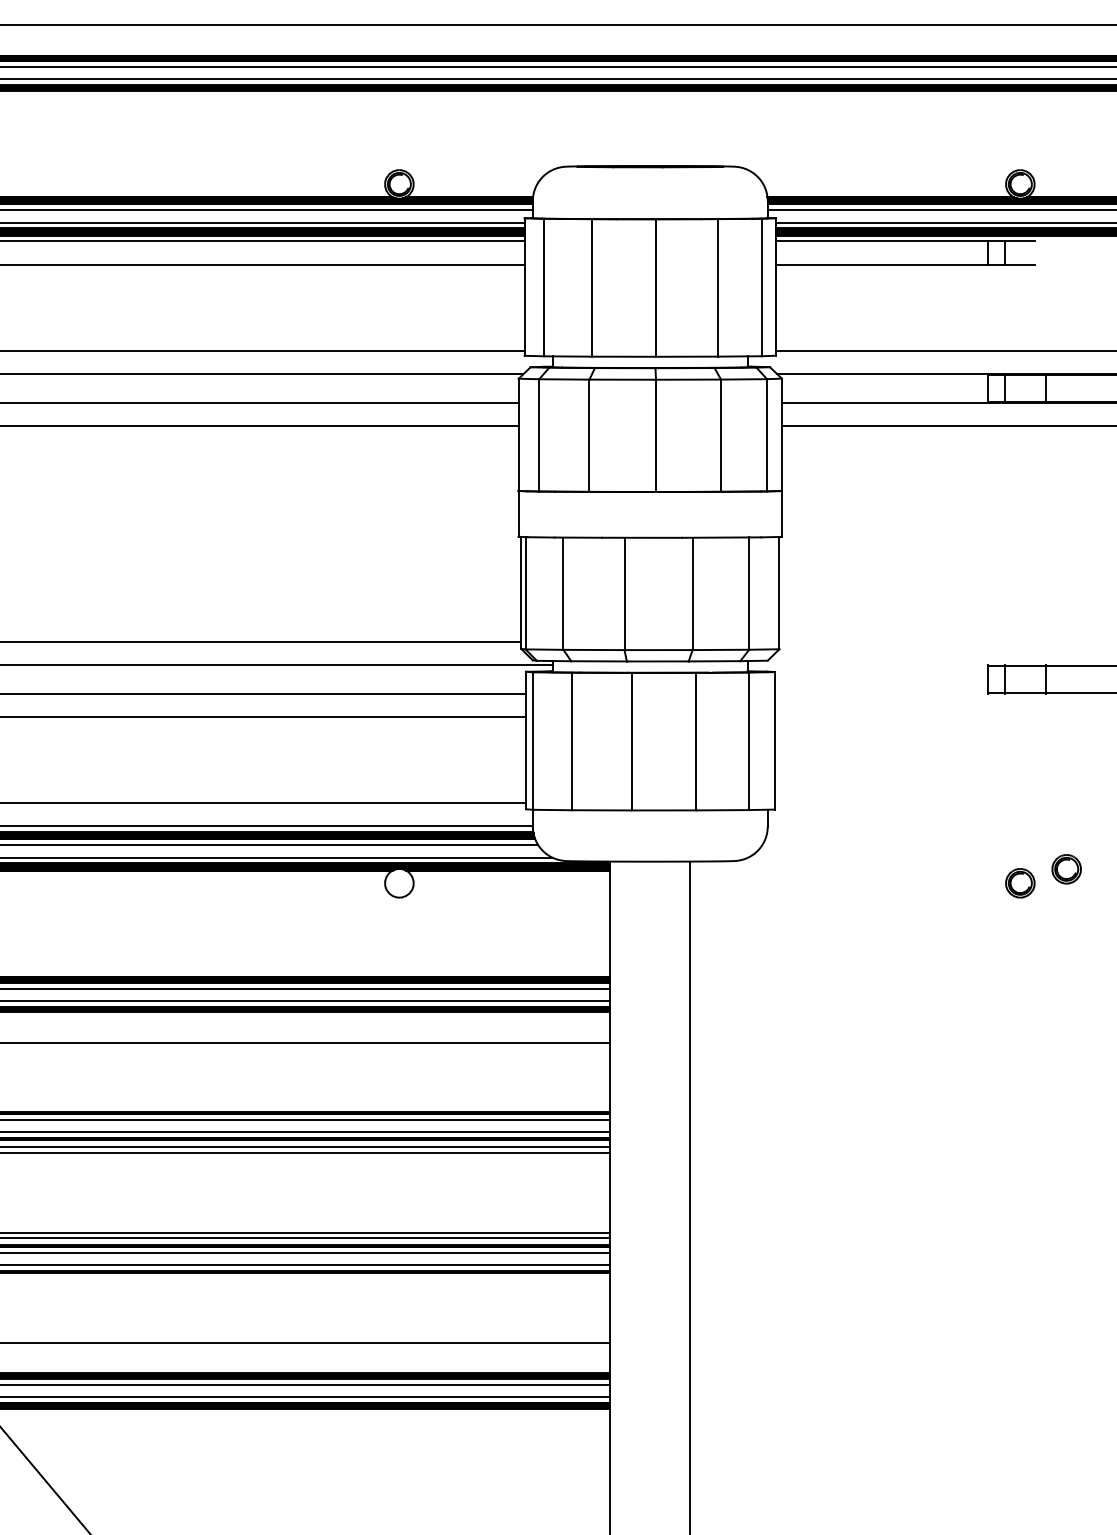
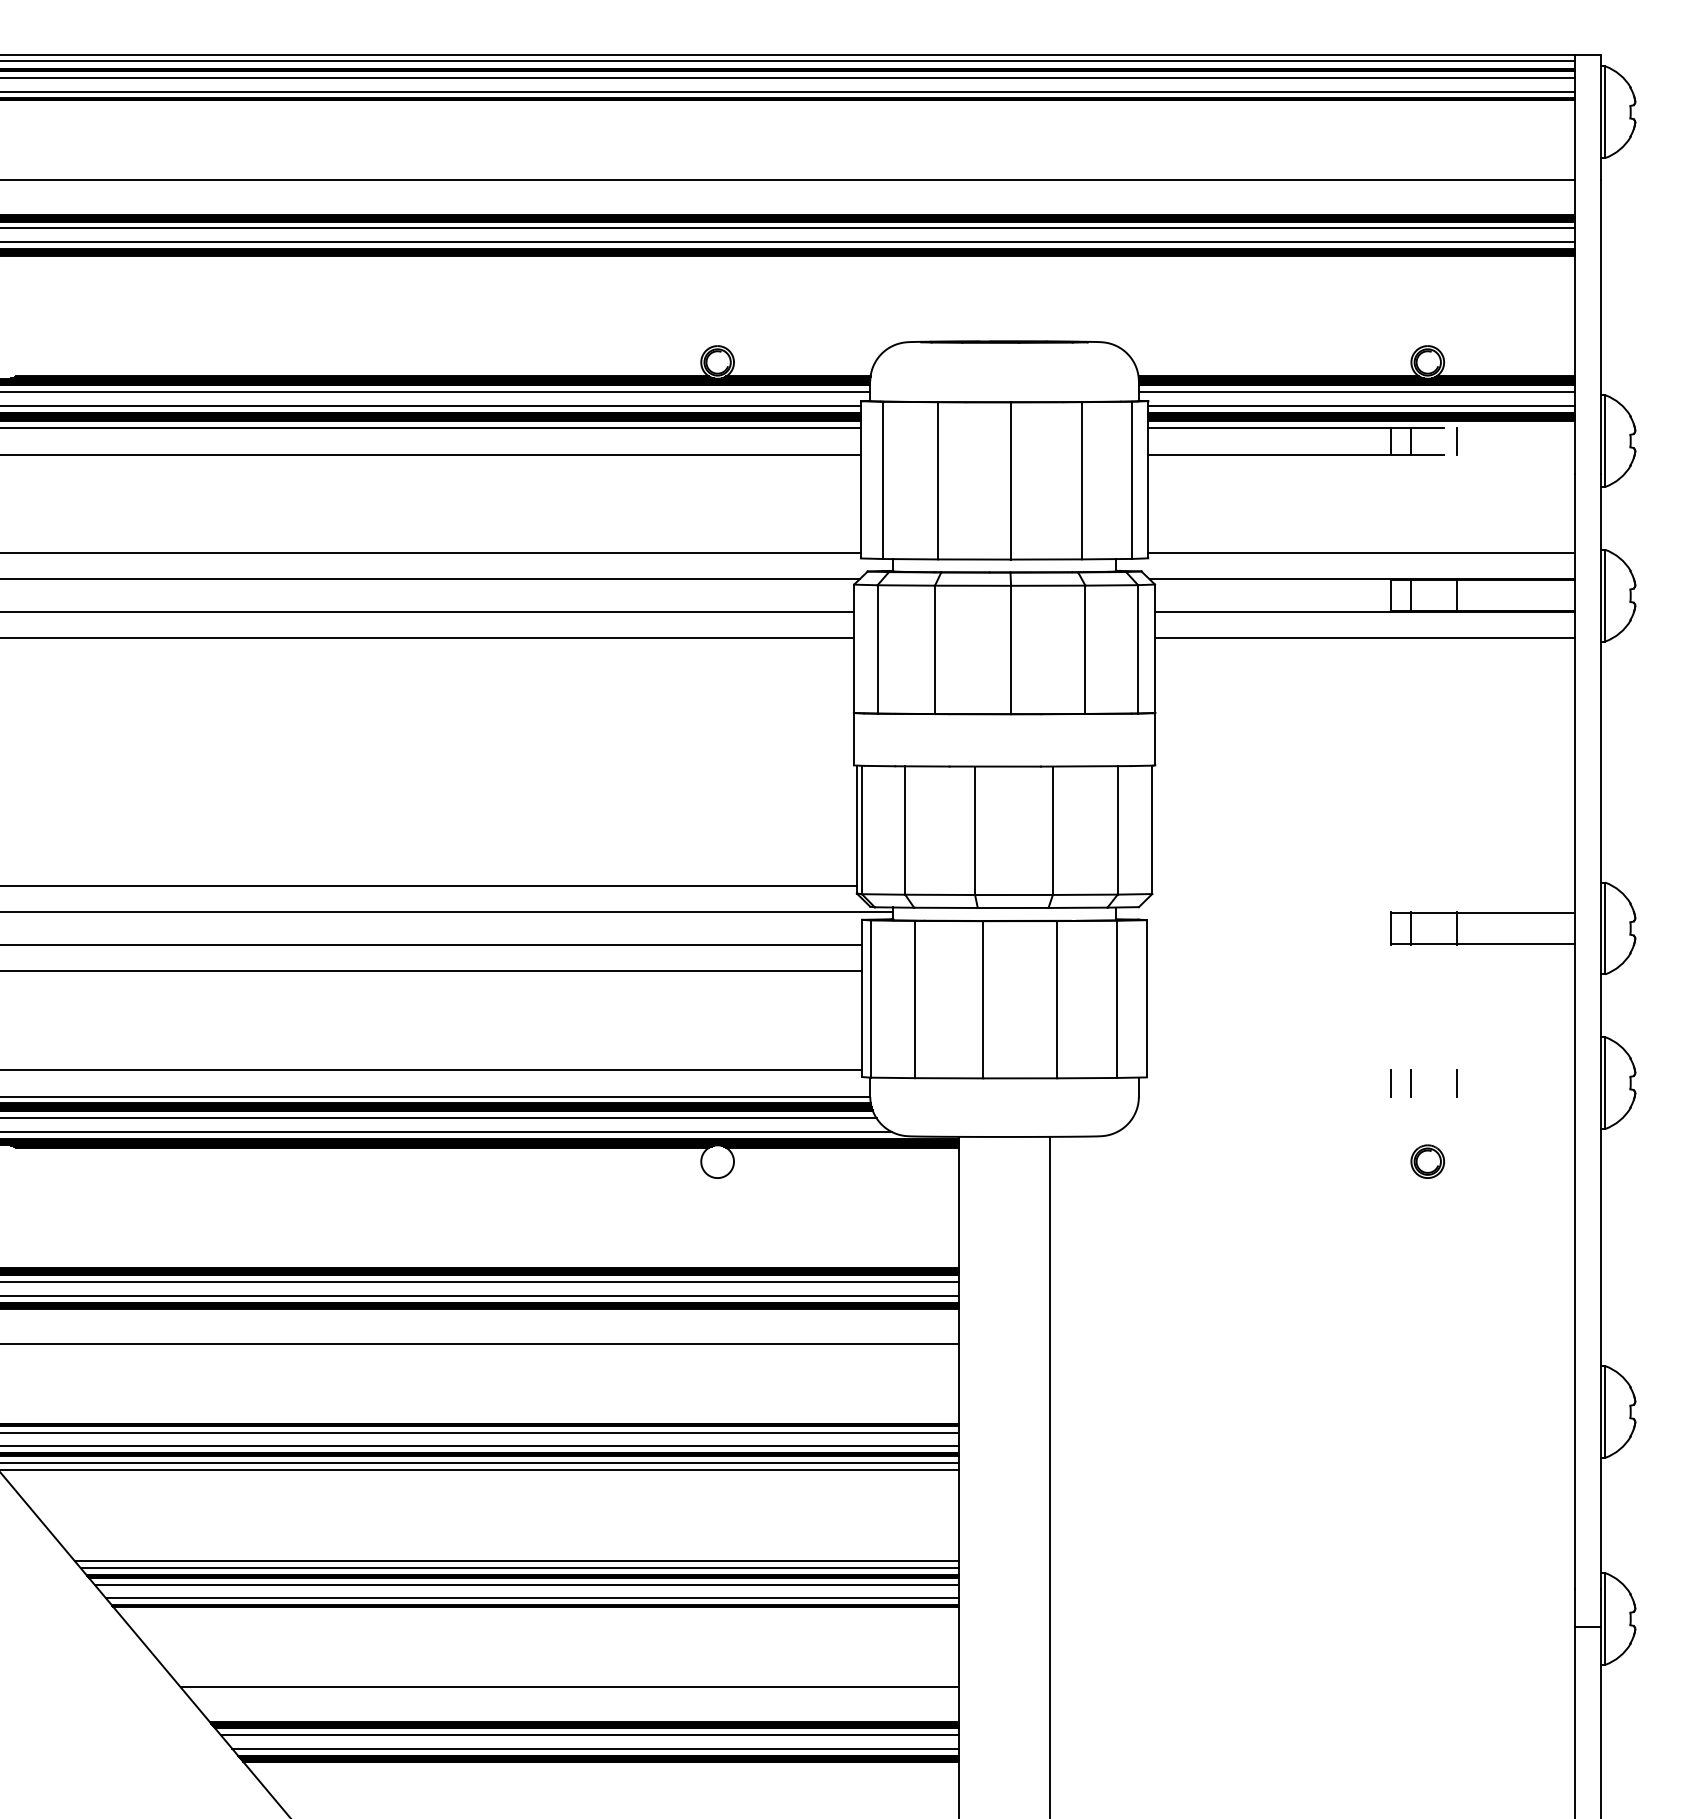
line: (1045, 252) -> (1456, 440), added
line: (987, 814) -> (1390, 1083), added
line: (1005, 814) -> (1410, 1082), added
line: (1045, 814) -> (1456, 1082), added
part: (1066, 869) -> (1480, 1145), removed

